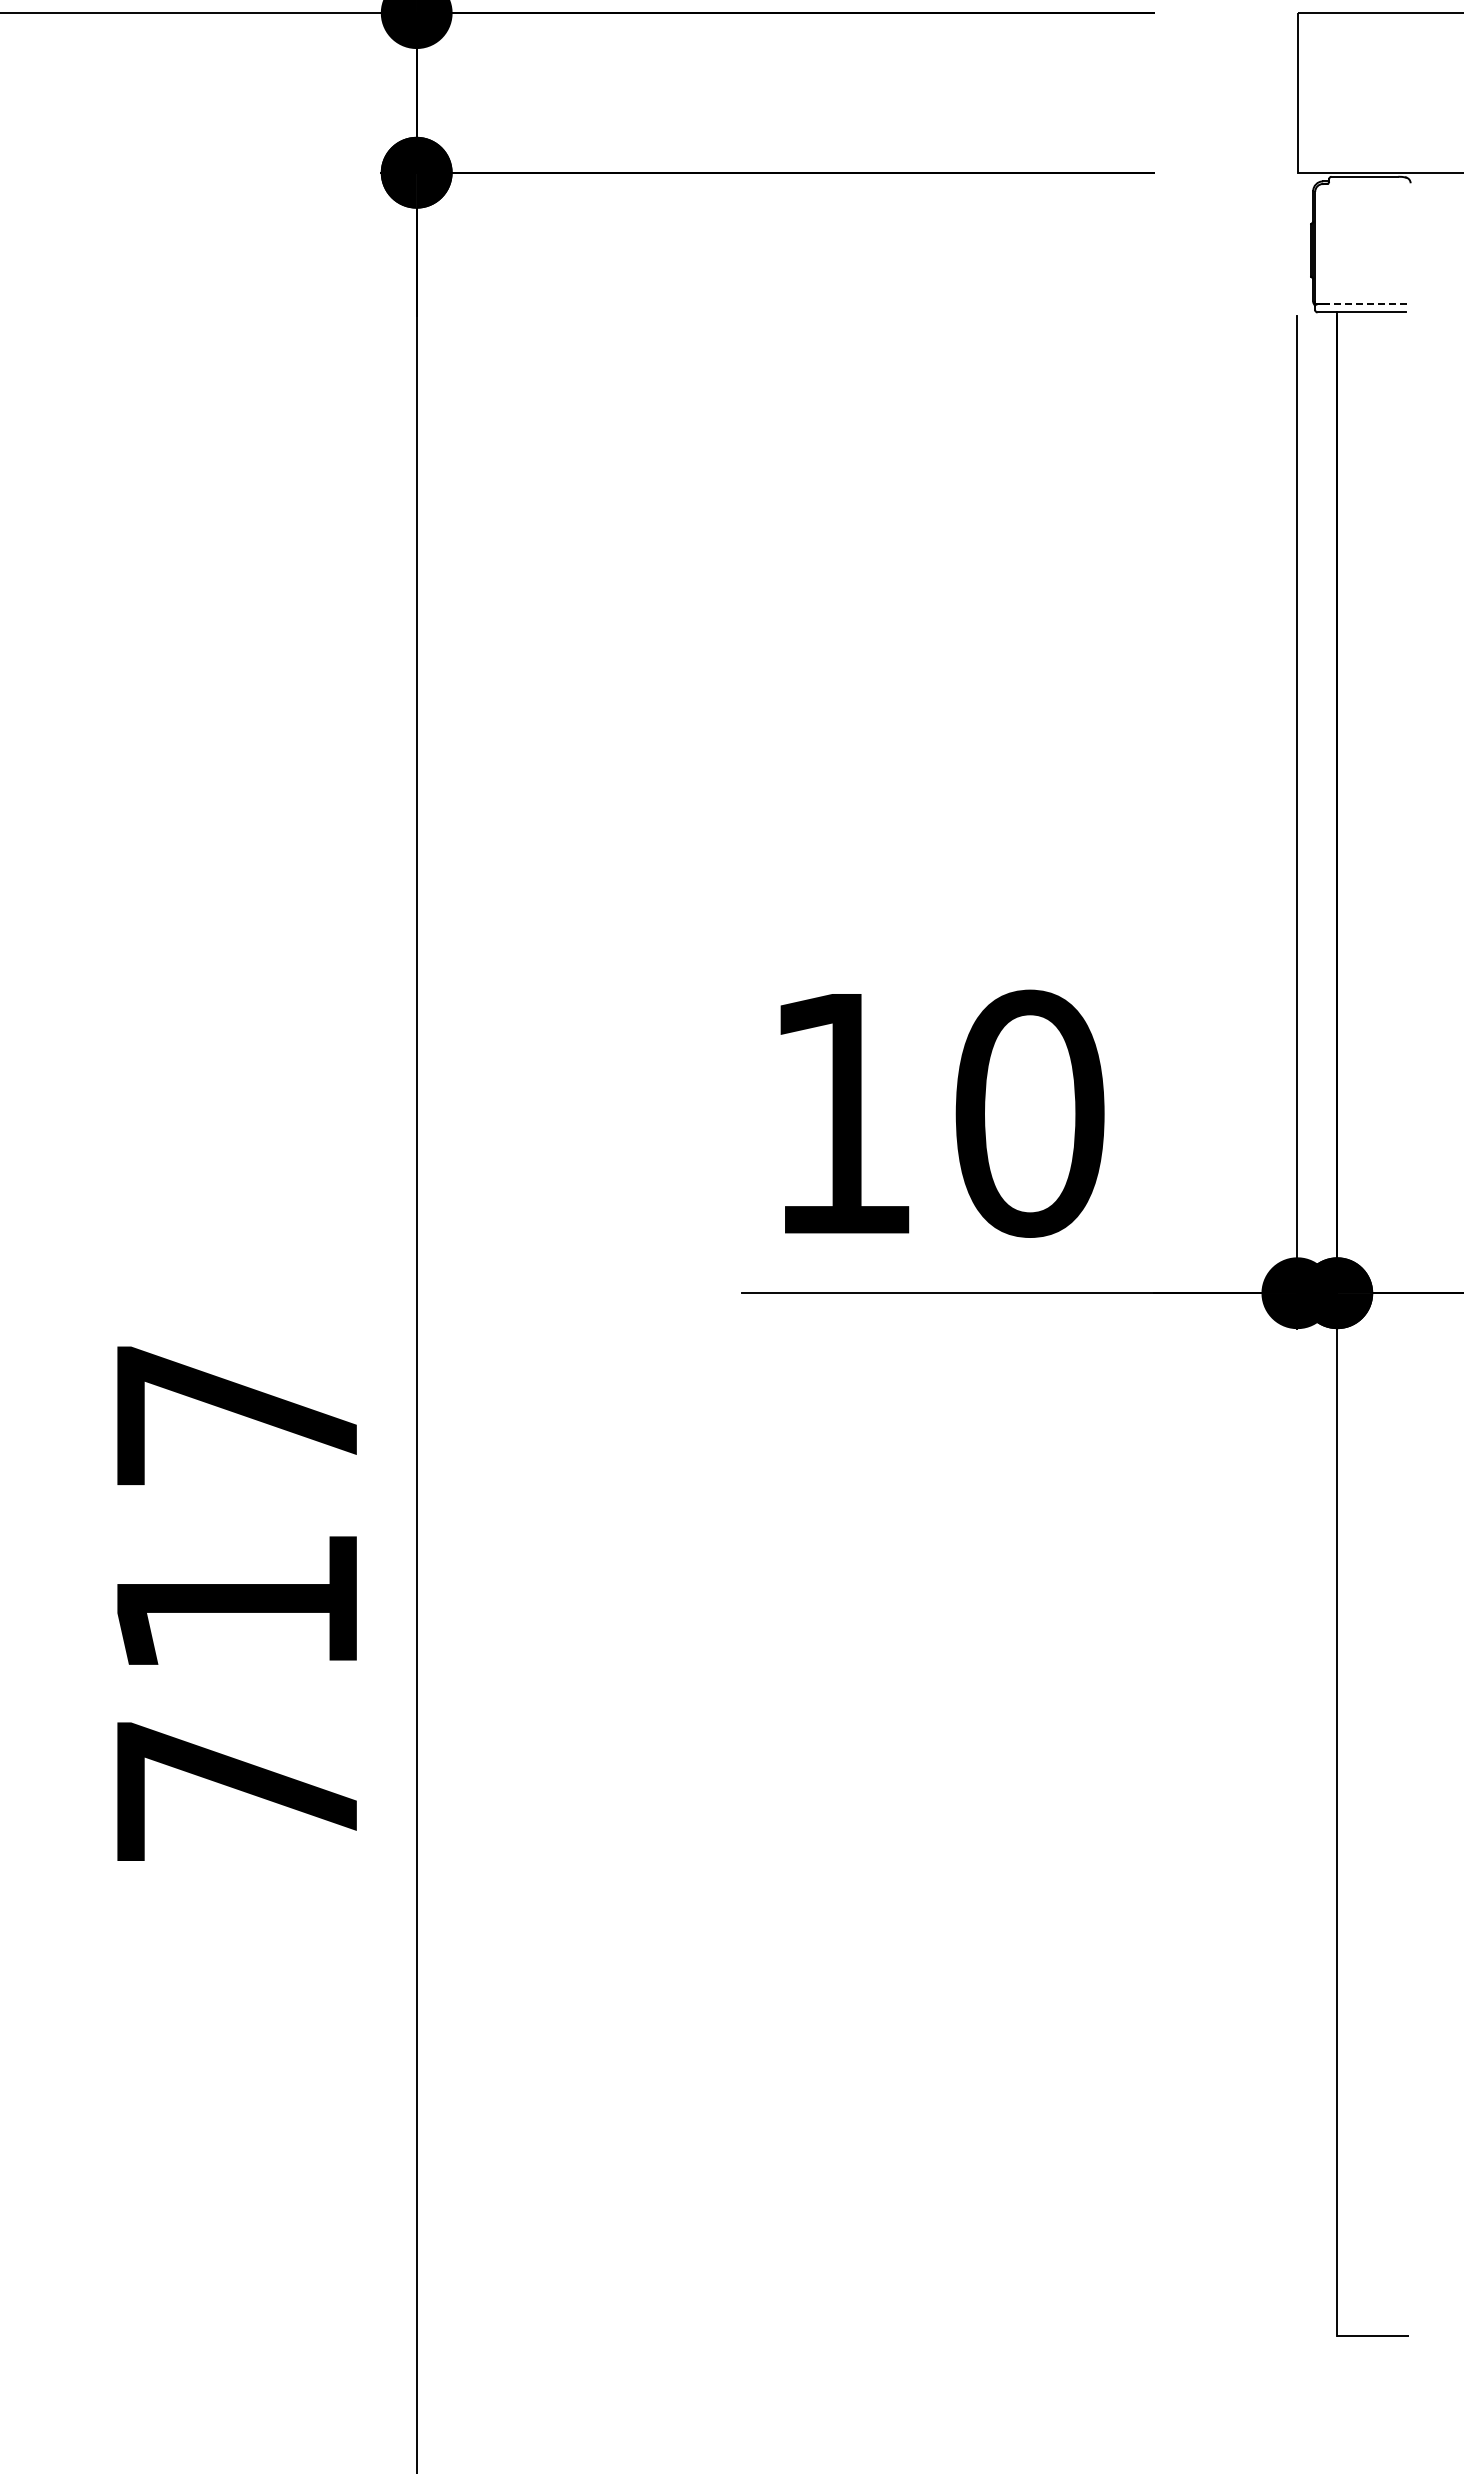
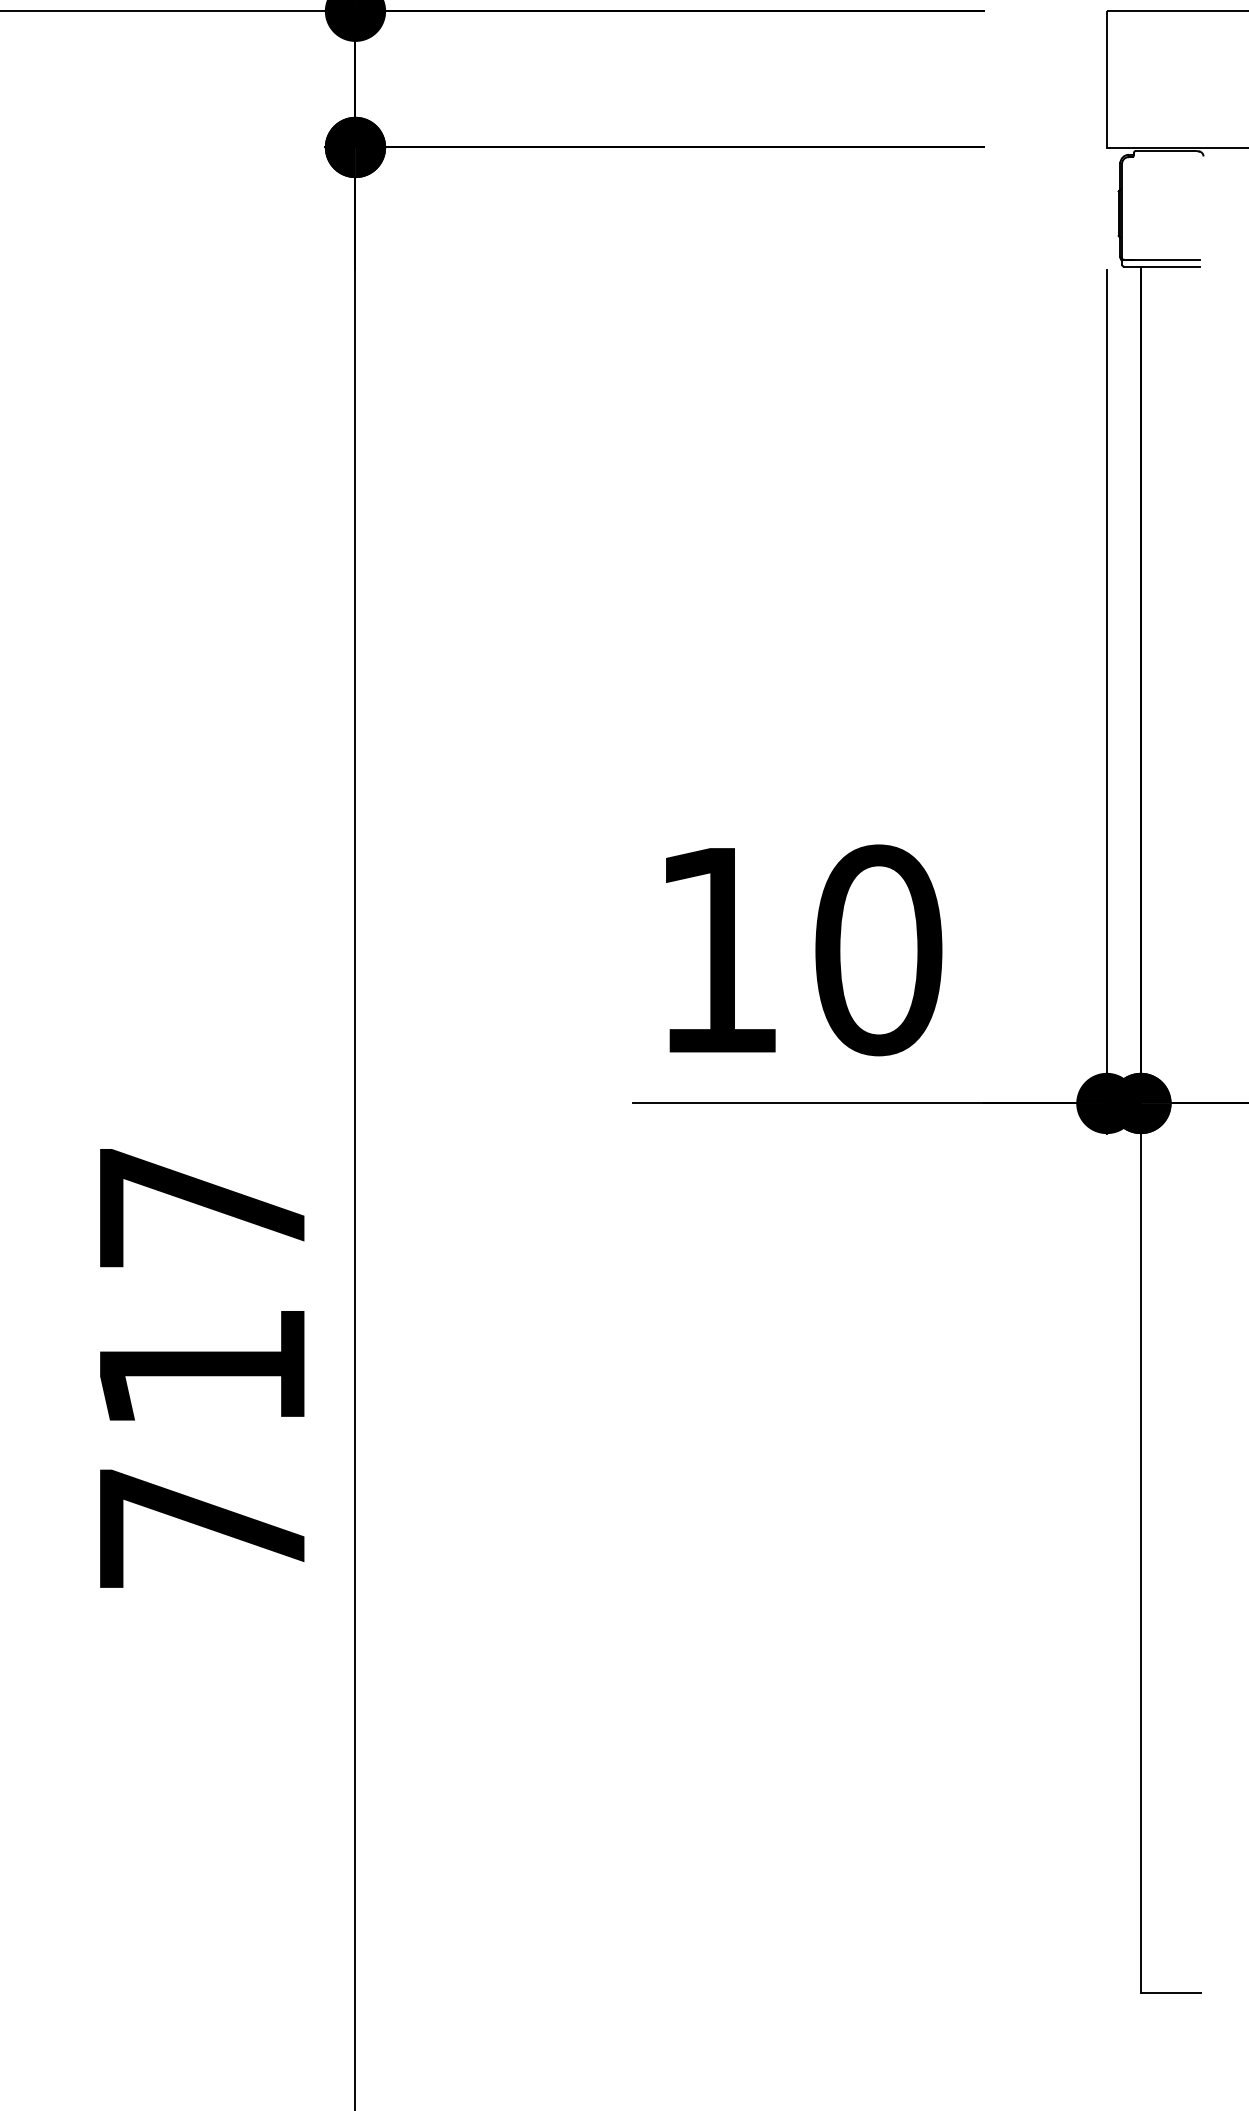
line: (1367, 304) -> (1166, 259), dashed -> solid

